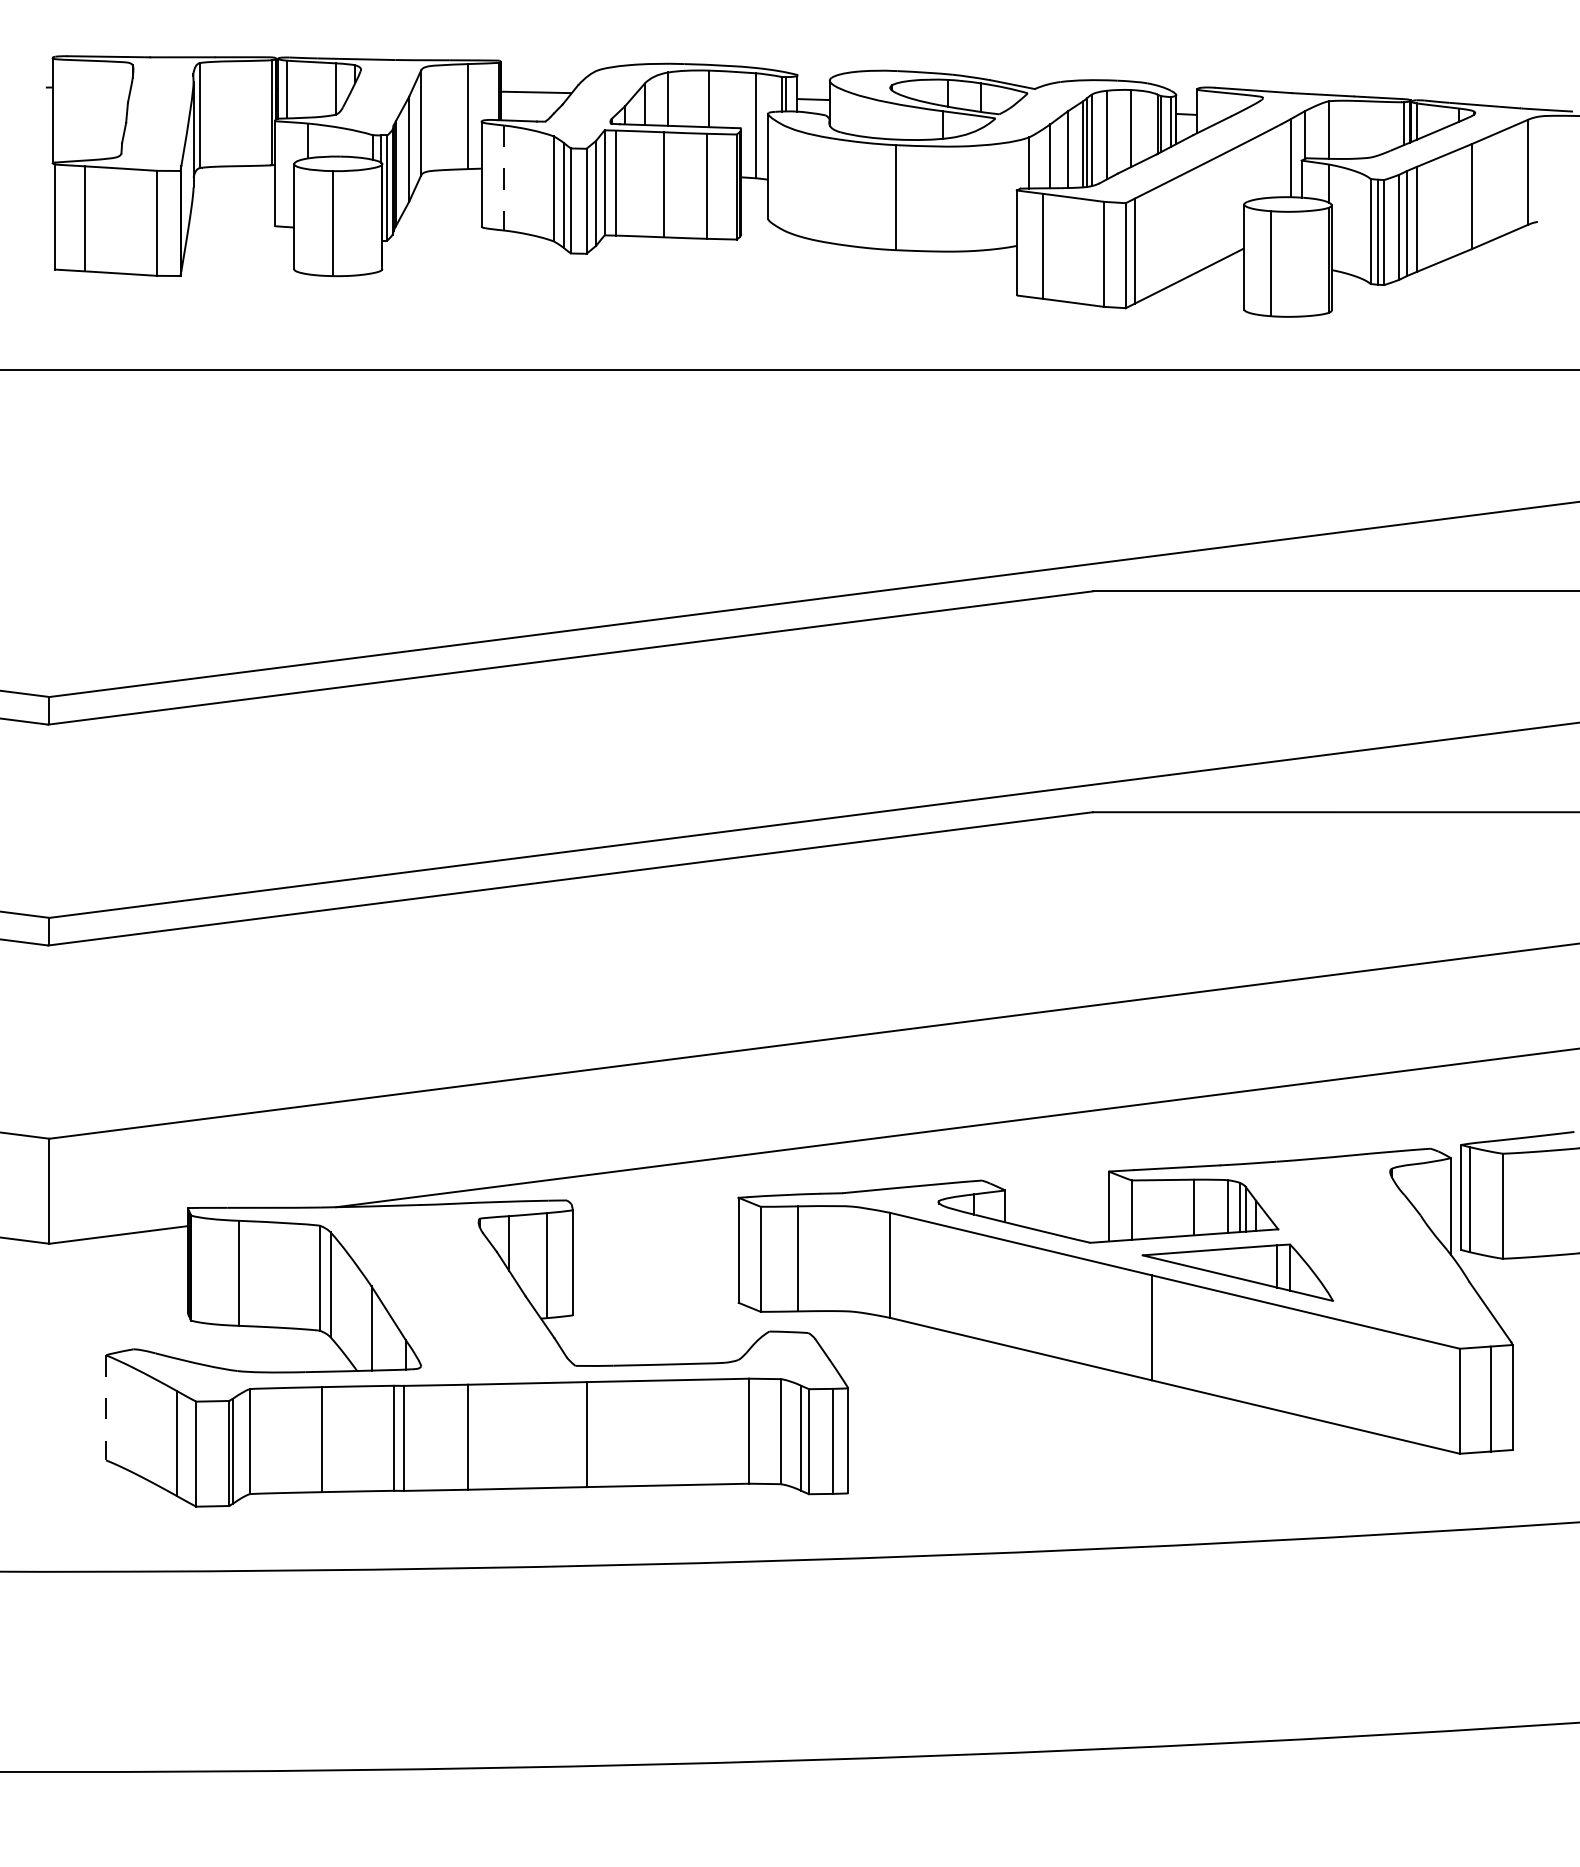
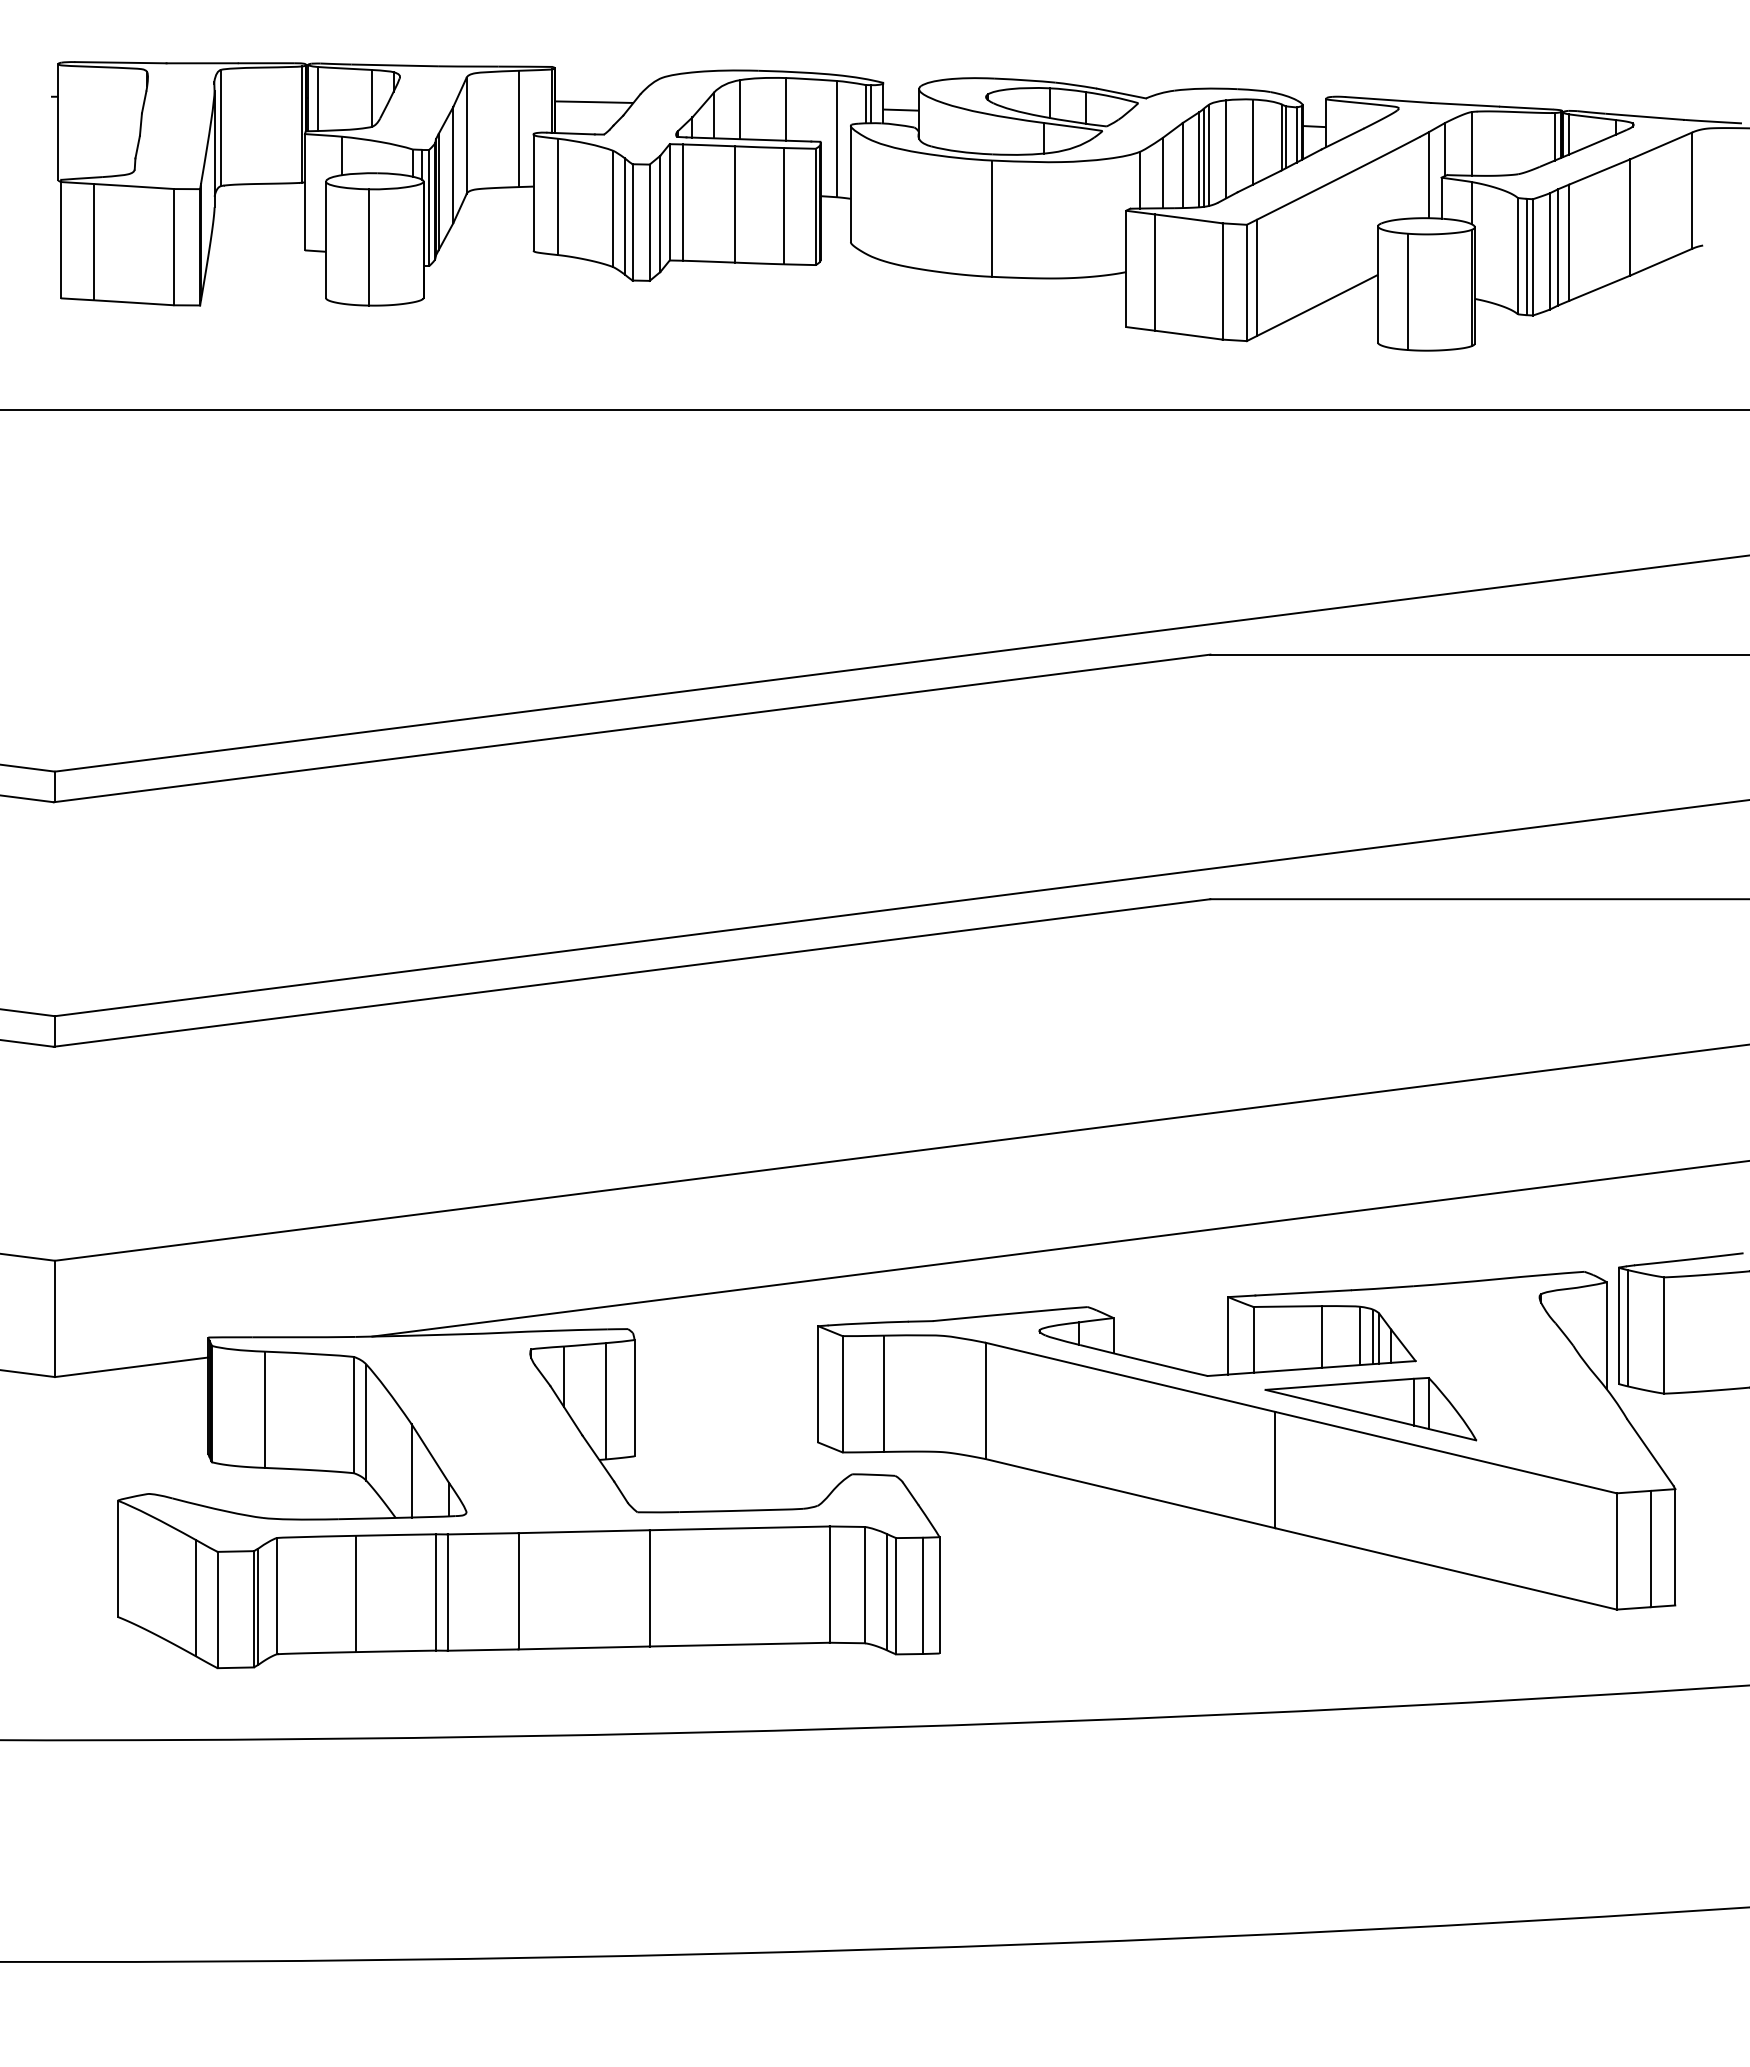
line: (504, 178) -> (558, 197), dashed -> solid
line: (105, 1408) -> (117, 1559), dashed -> solid

